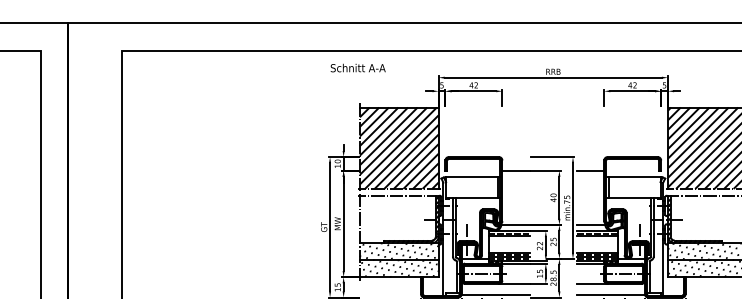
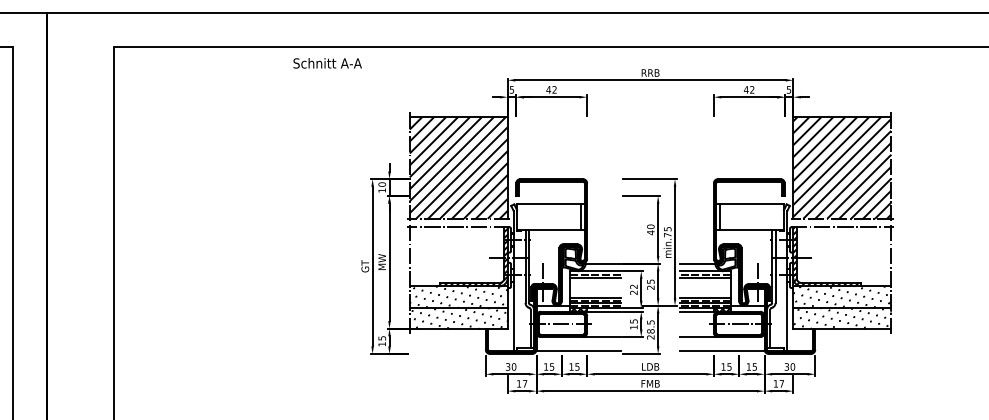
text: (358, 68) -> (327, 63), moved
line: (515, 171) -> (603, 196), removed
line: (590, 171) -> (696, 196), removed

